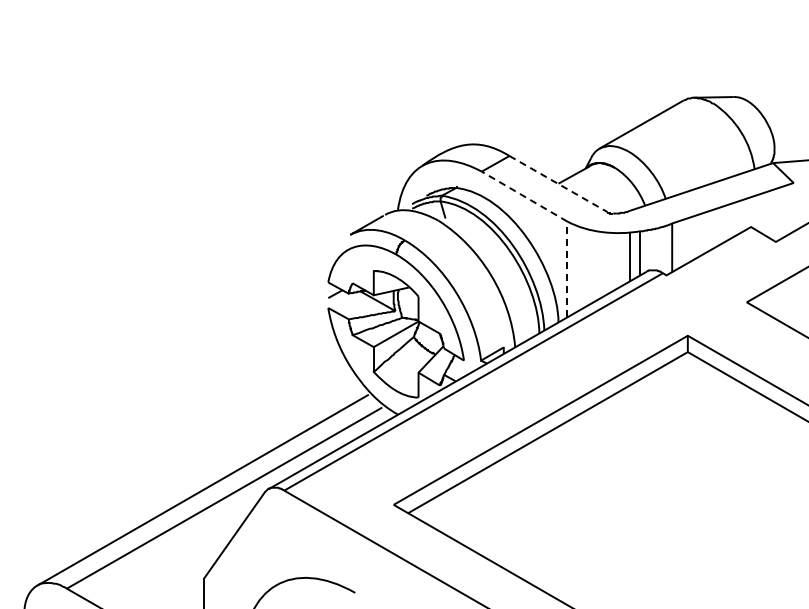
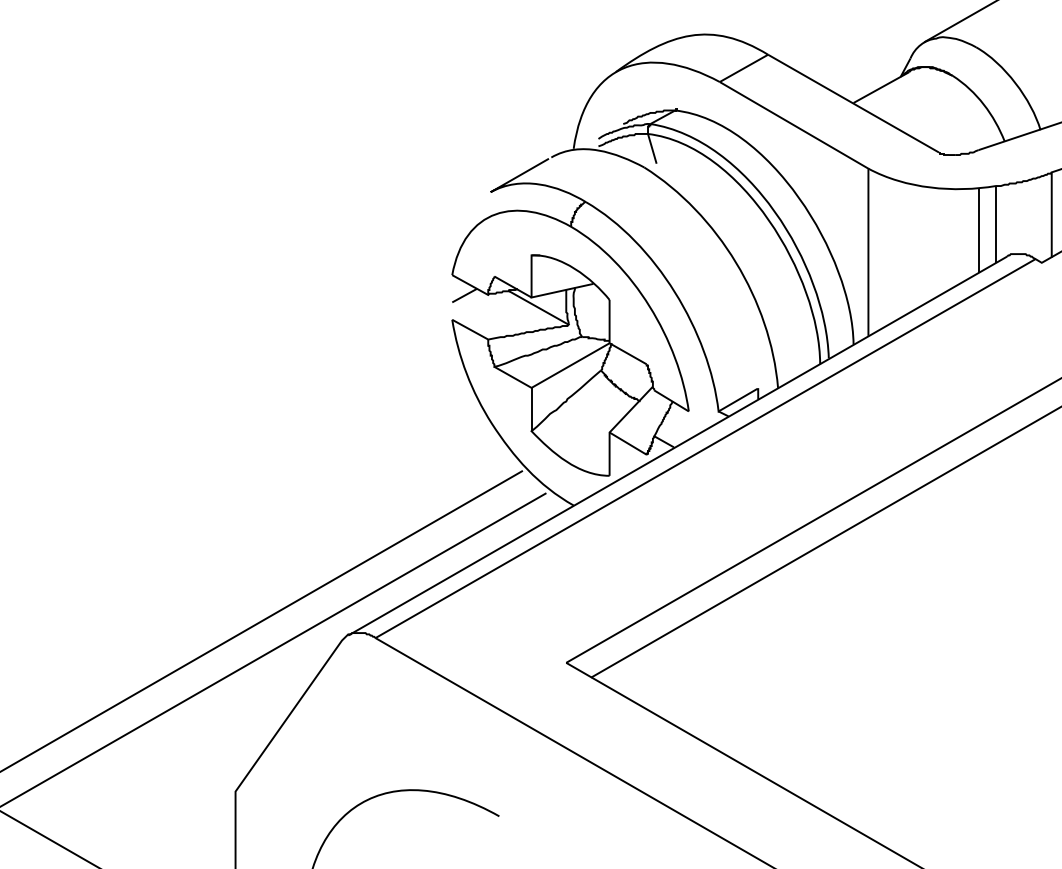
line: (558, 184) -> (853, 104), dashed -> solid
line: (566, 220) -> (867, 167), dashed -> solid

